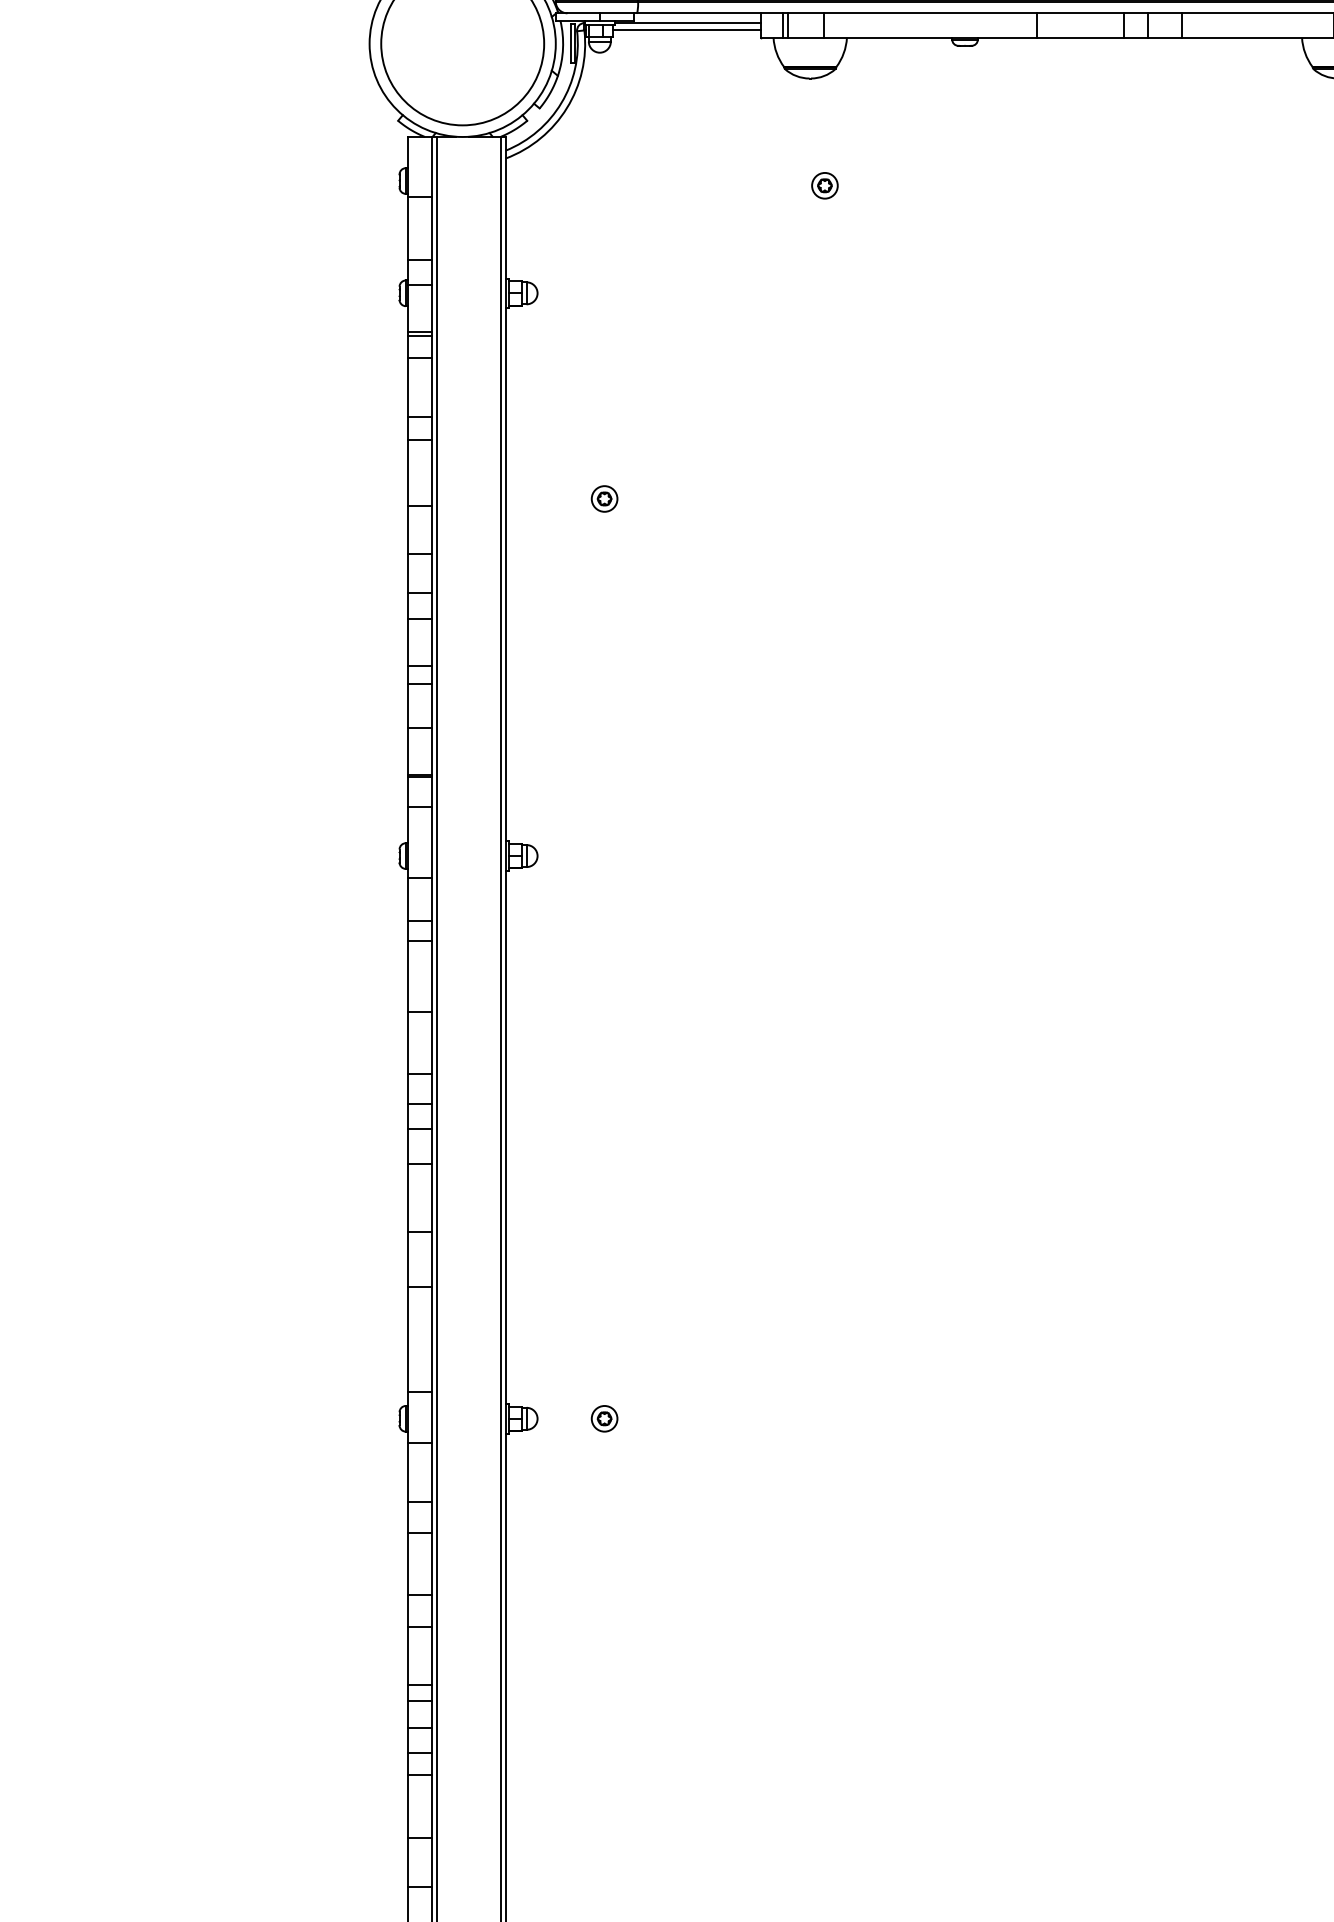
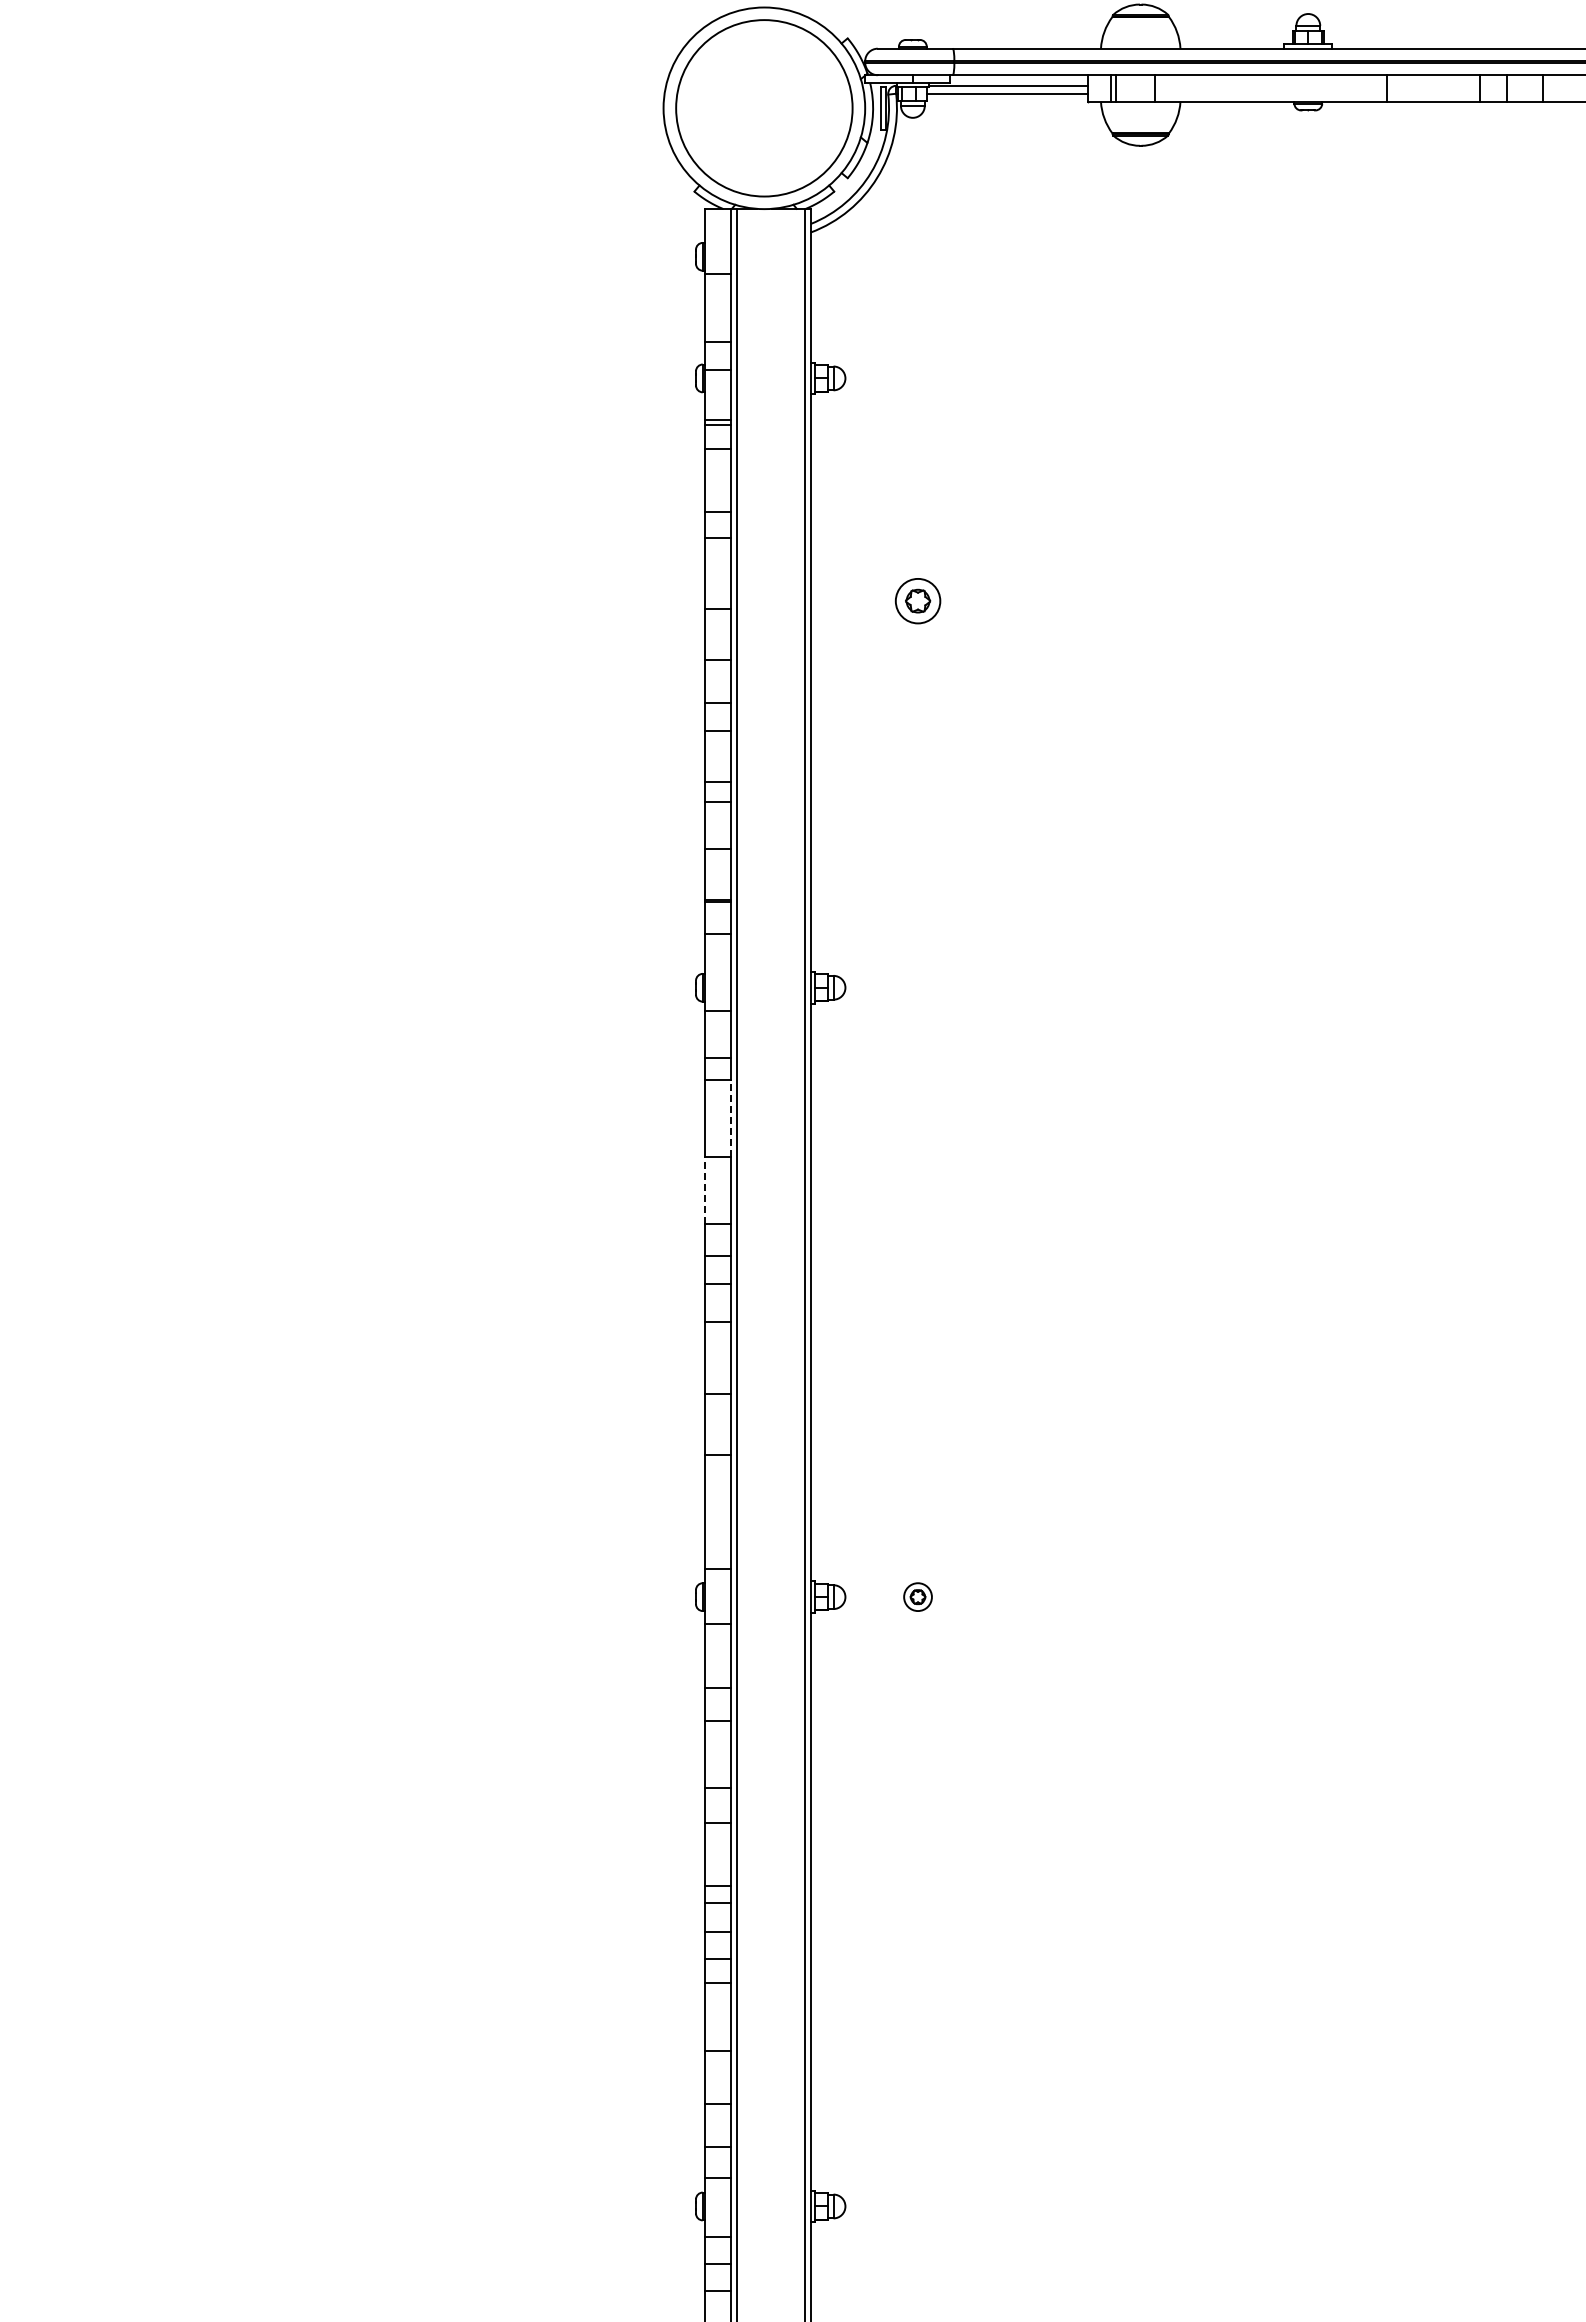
part: (824, 185) -> (1156, 261), removed
part: (604, 498) -> (917, 600), size x1.6
line: (432, 975) -> (731, 1117), solid -> dashed
line: (407, 1043) -> (704, 1190), solid -> dashed

